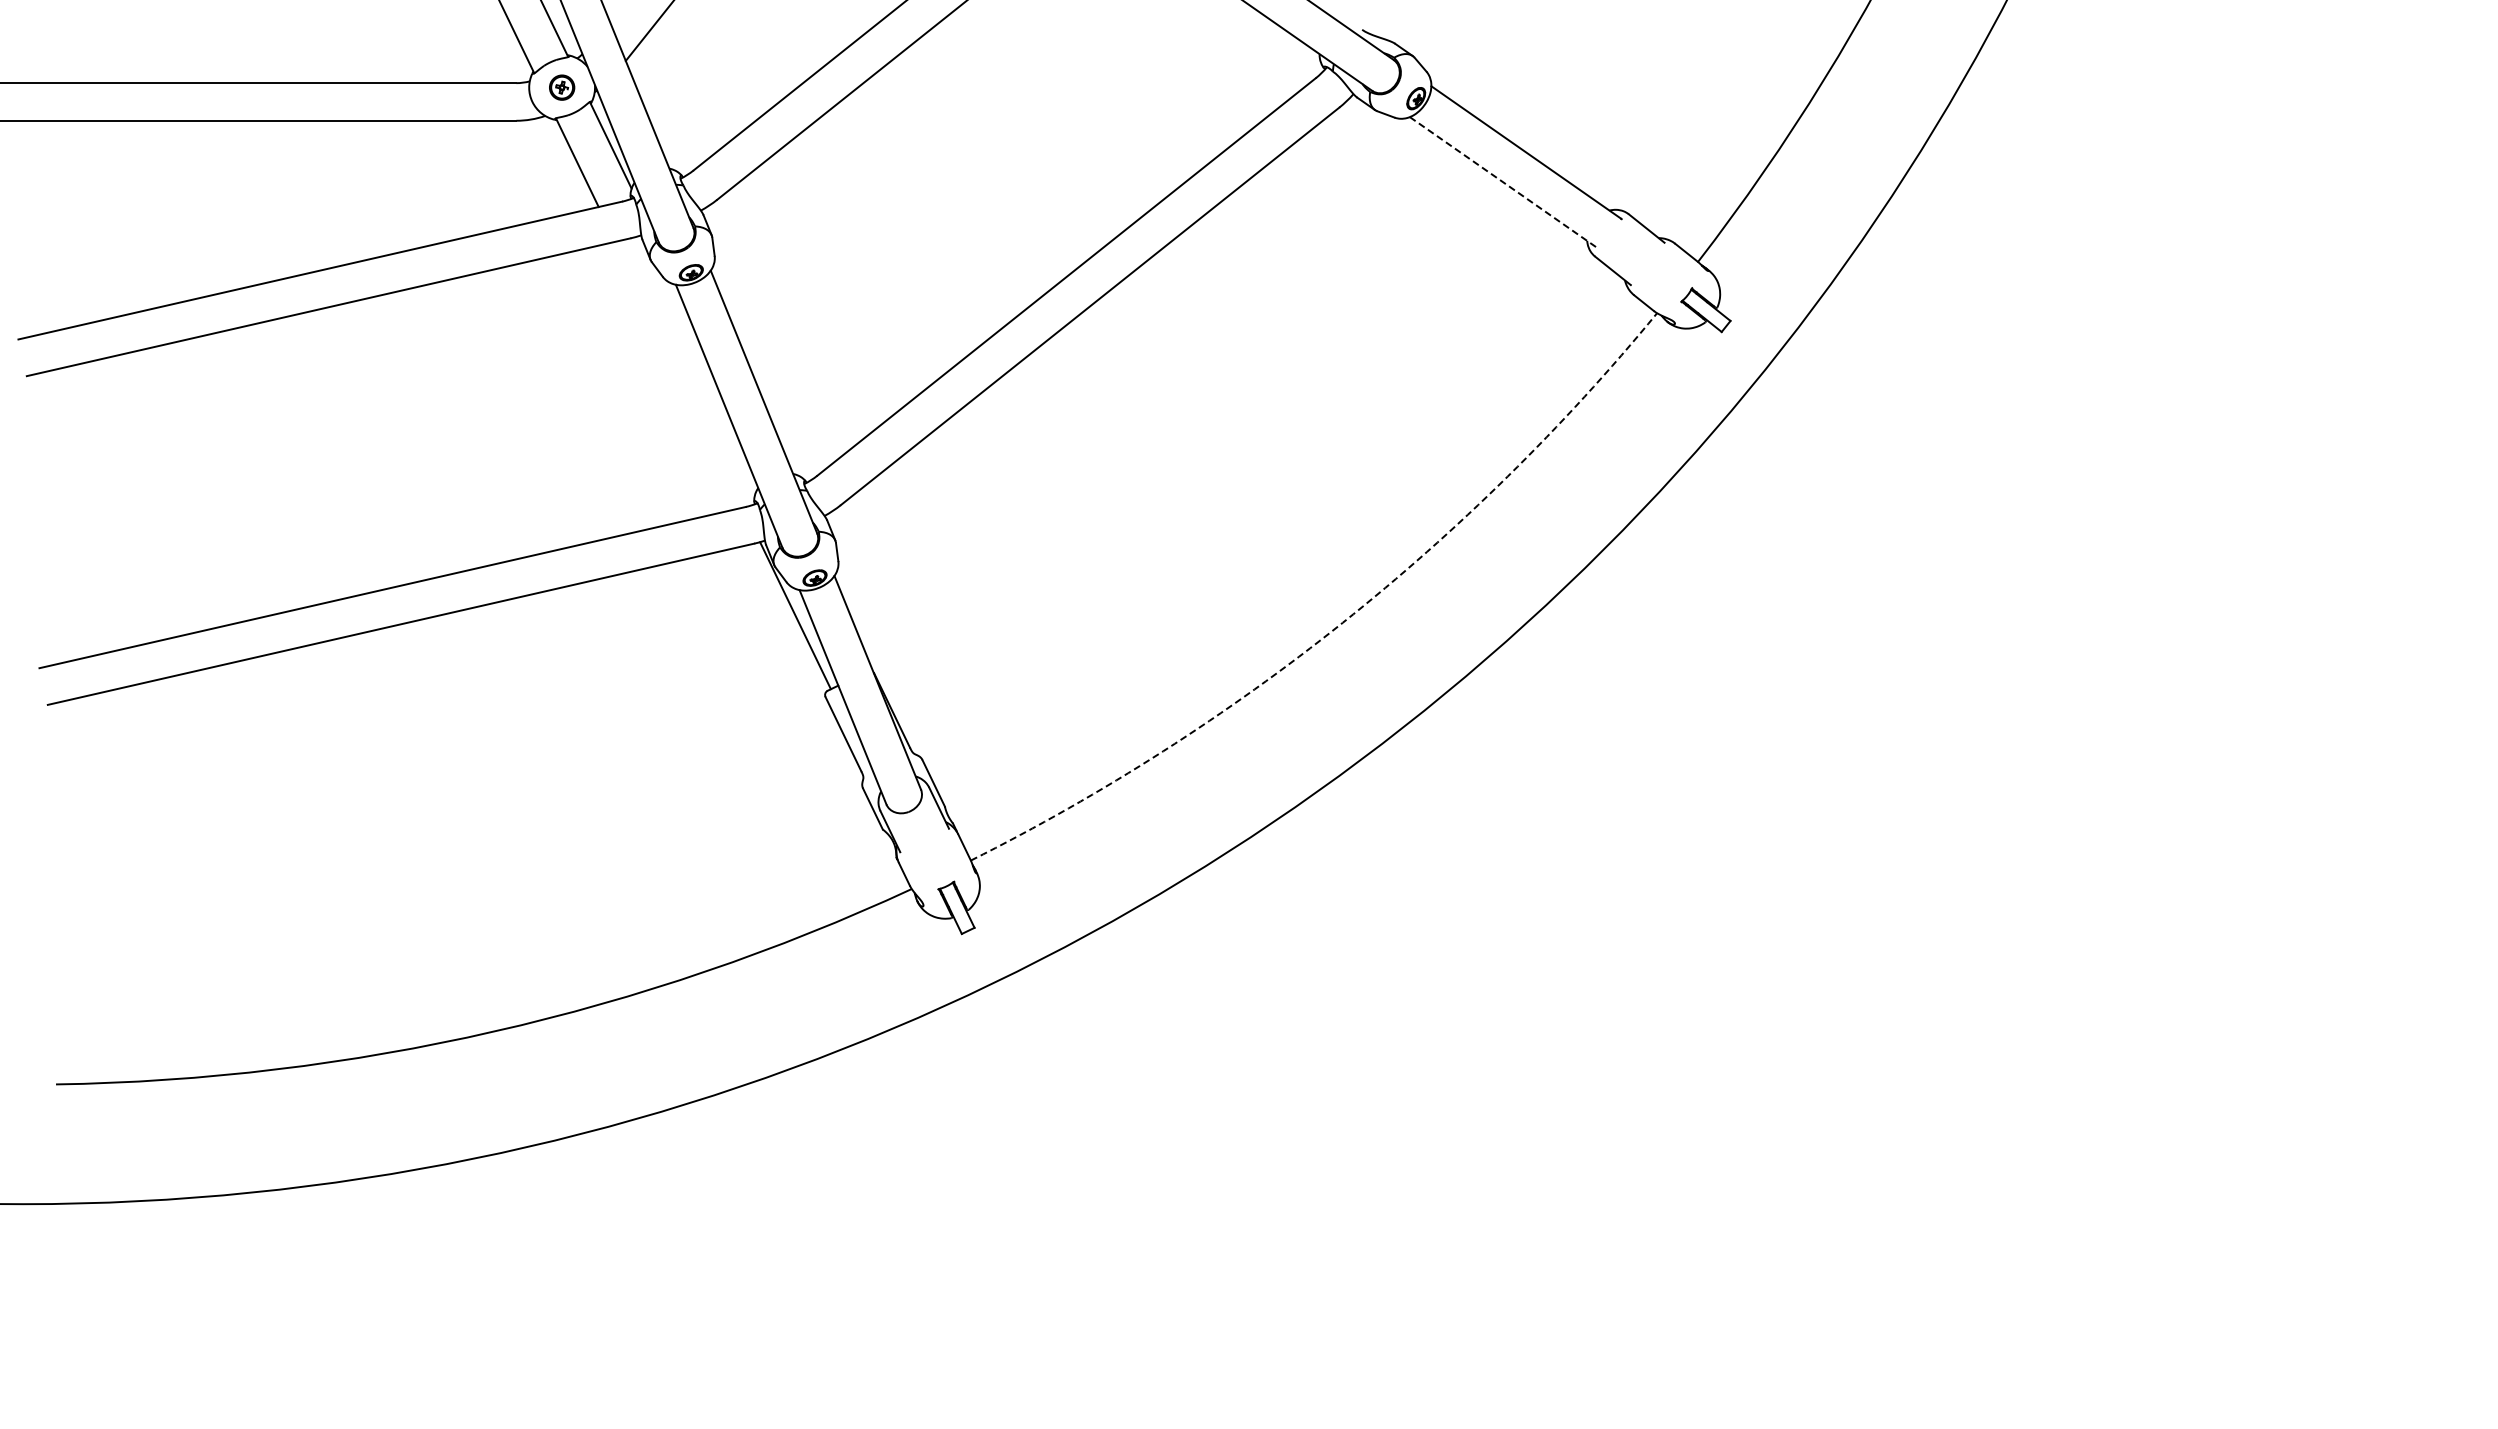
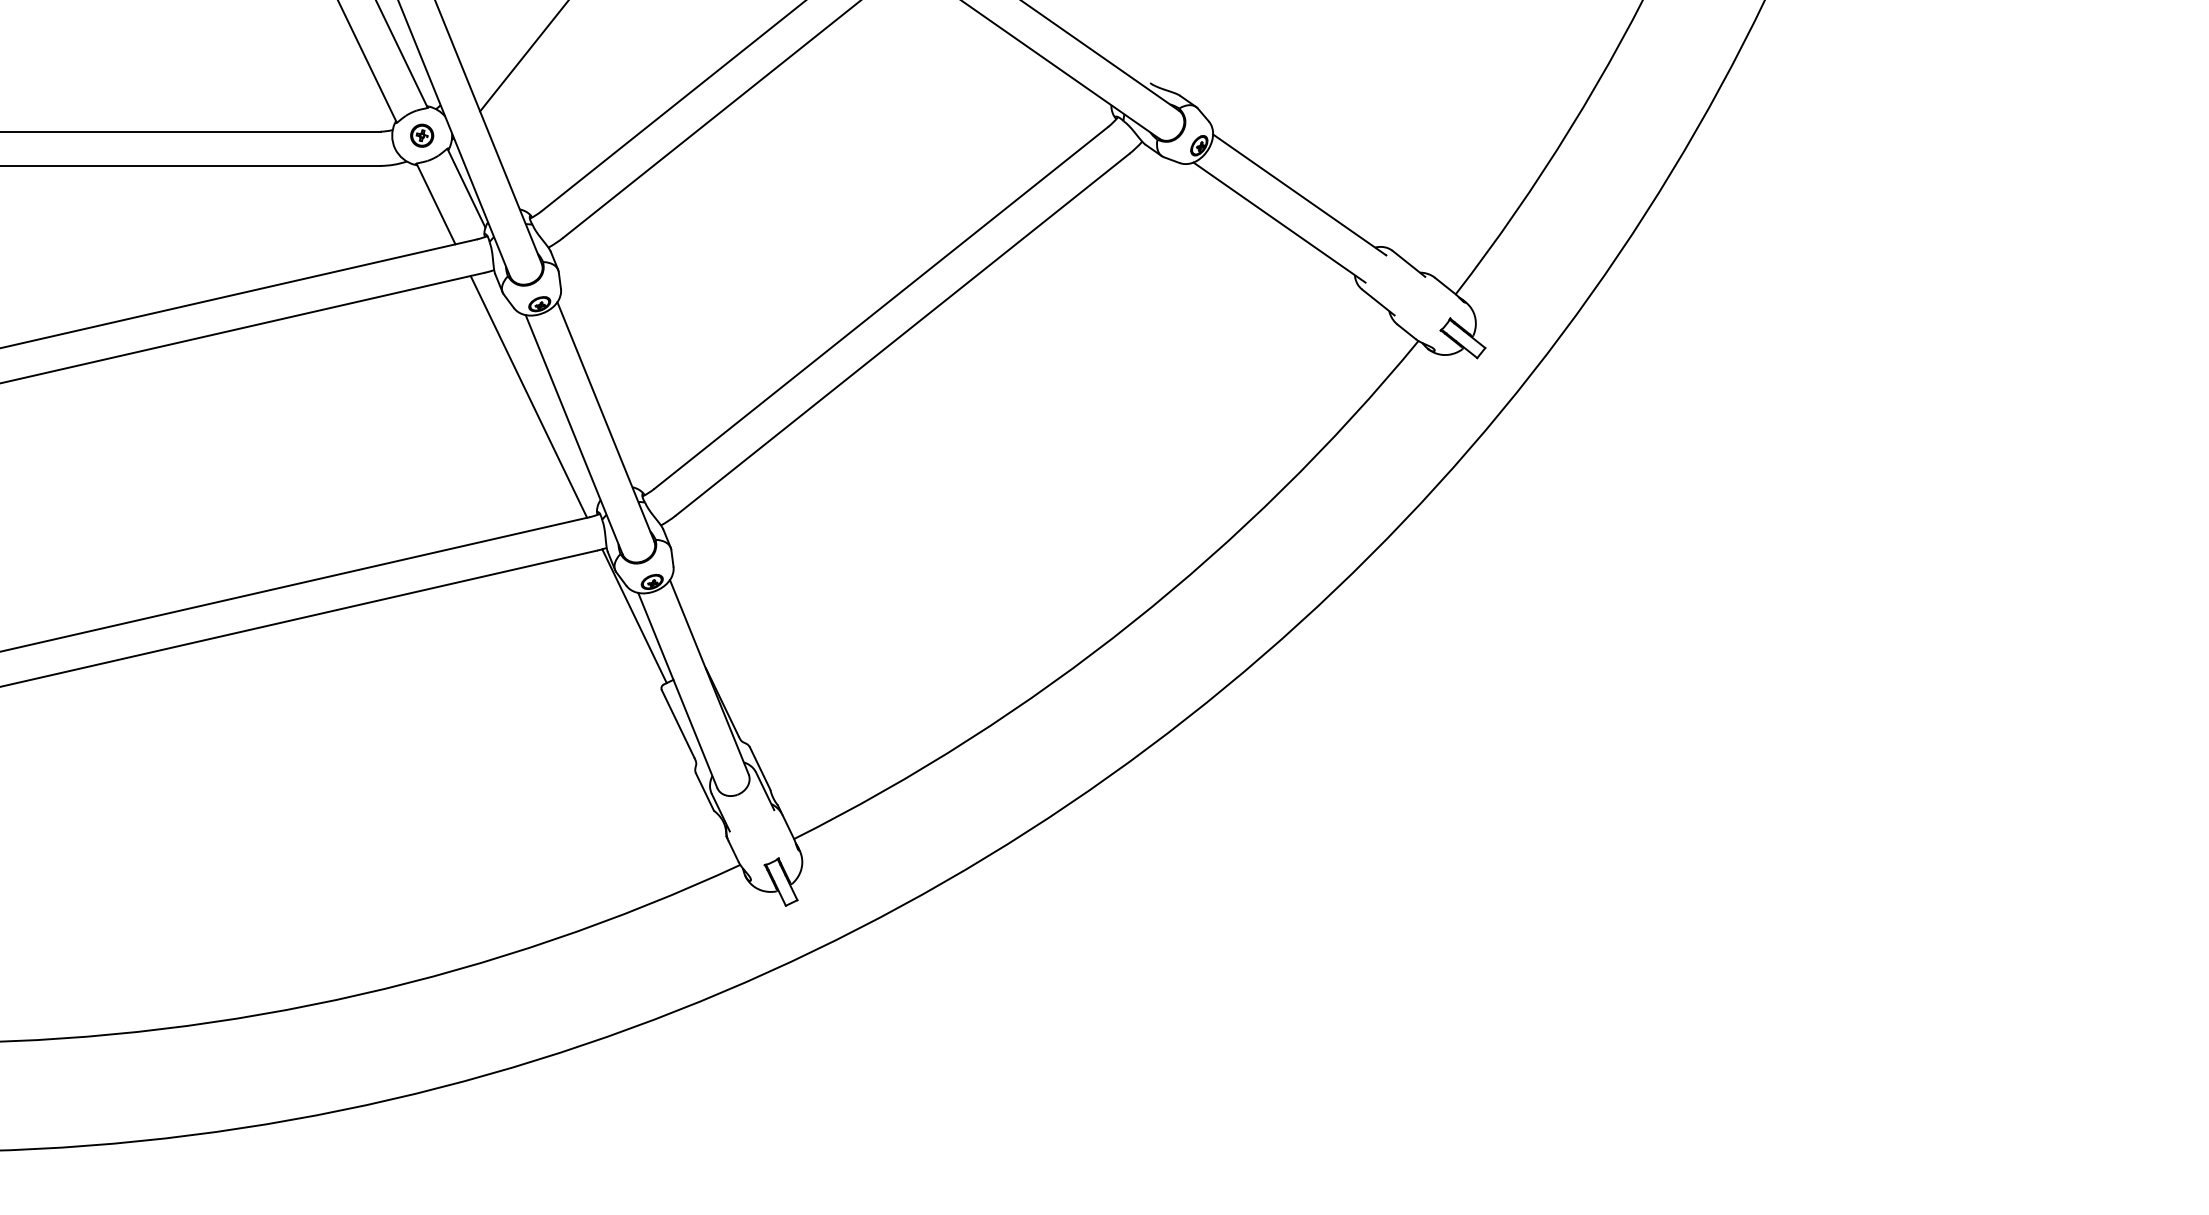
line: (1504, 183) -> (1279, 222), dashed -> solid
line: (679, 374) -> (528, 396), added
arc: (1342, 622) -> (1132, 622), dashed -> solid

